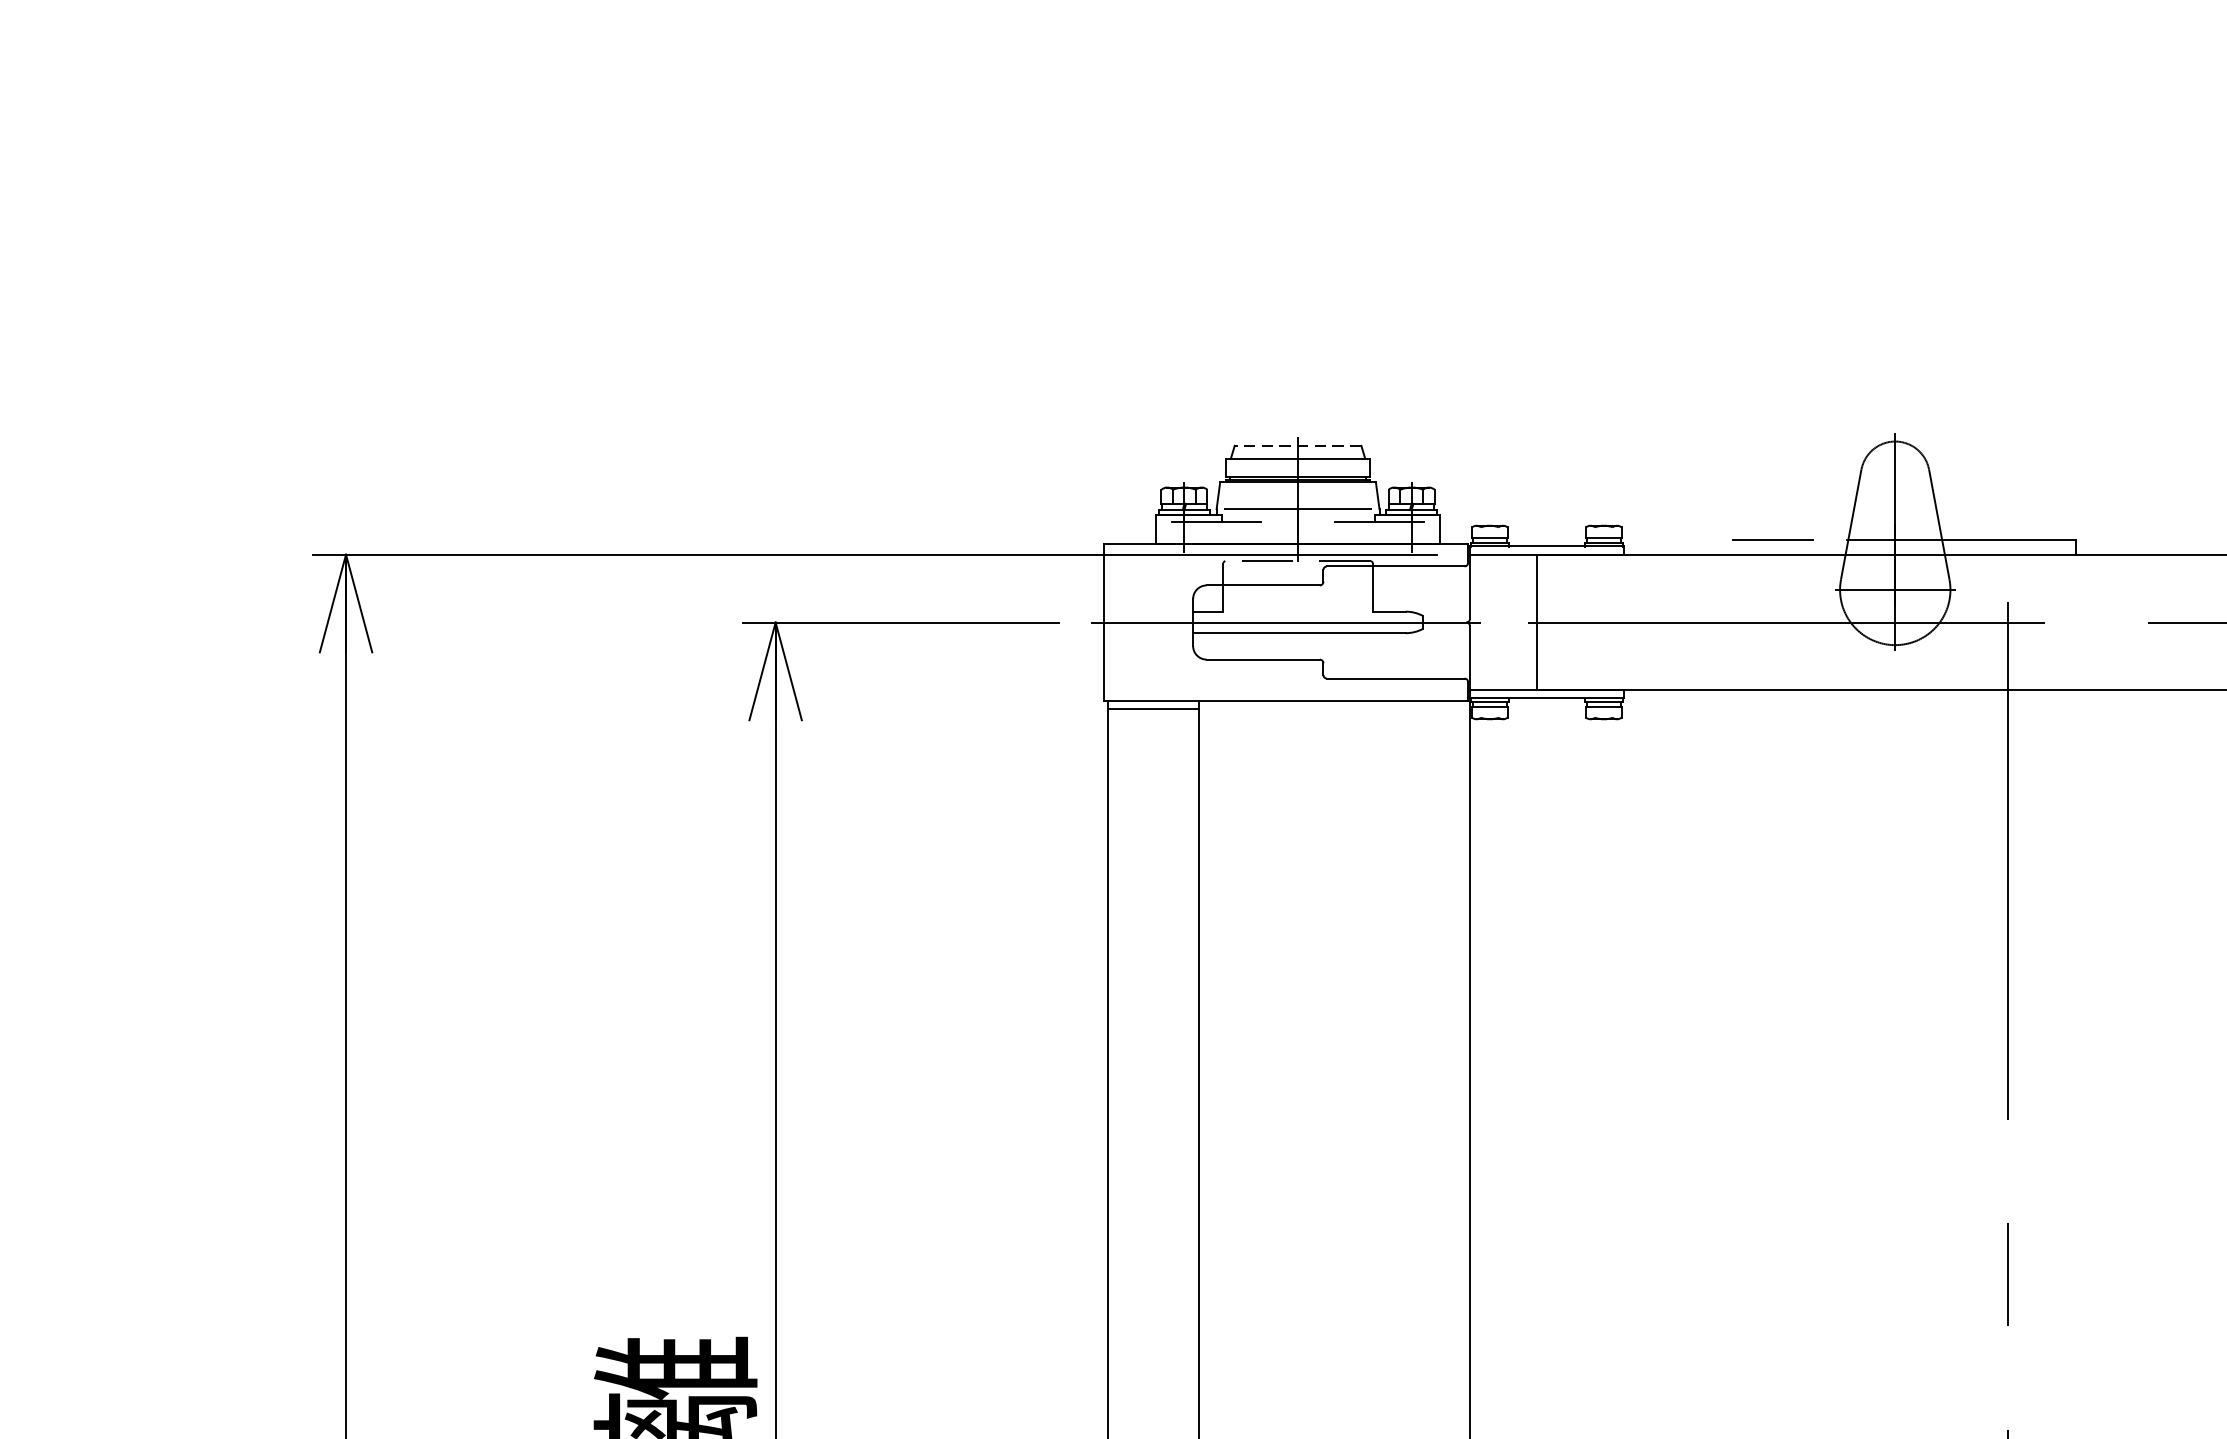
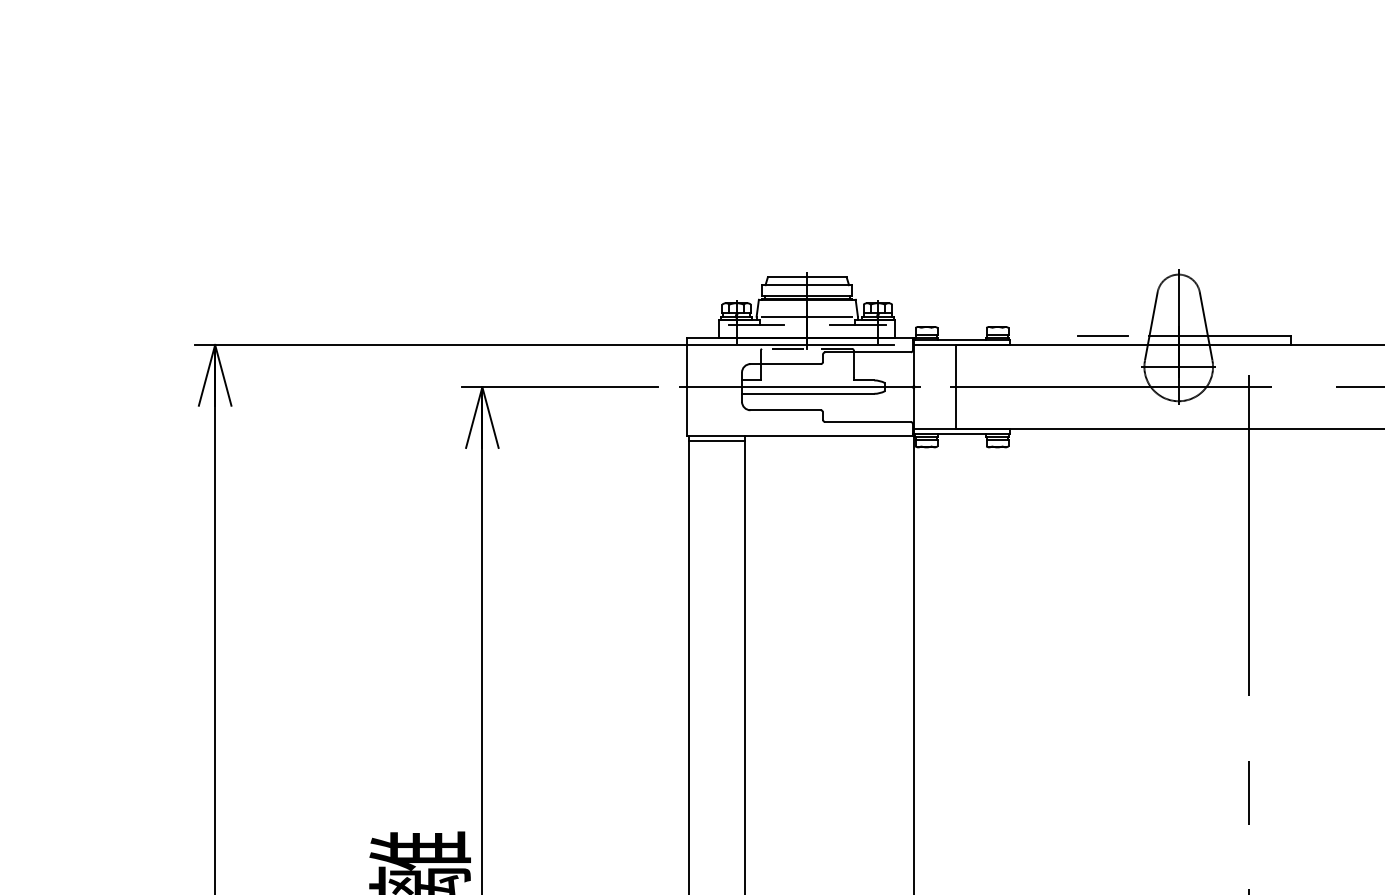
line: (1296, 446) -> (806, 277), dashed -> solid

